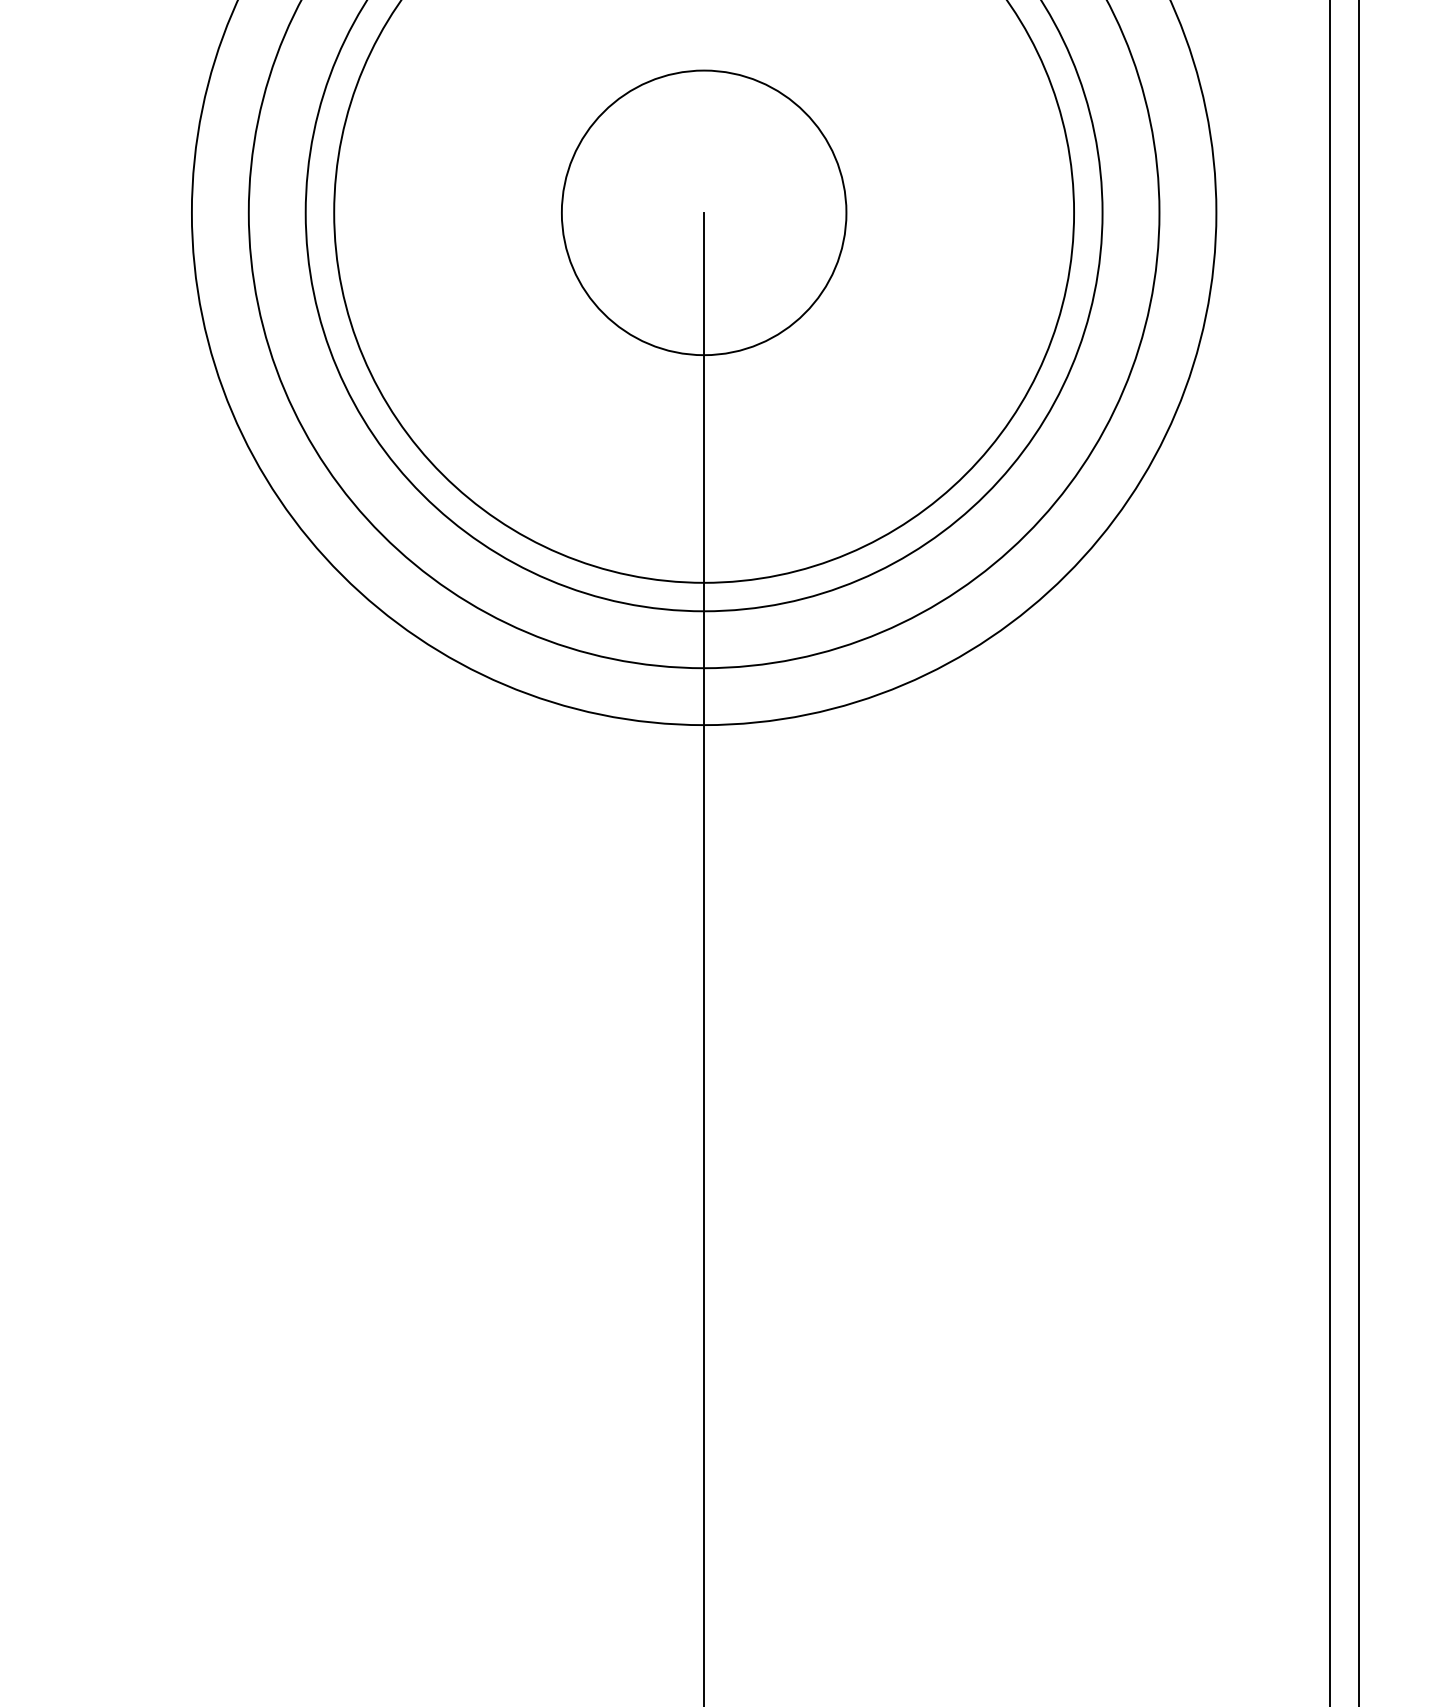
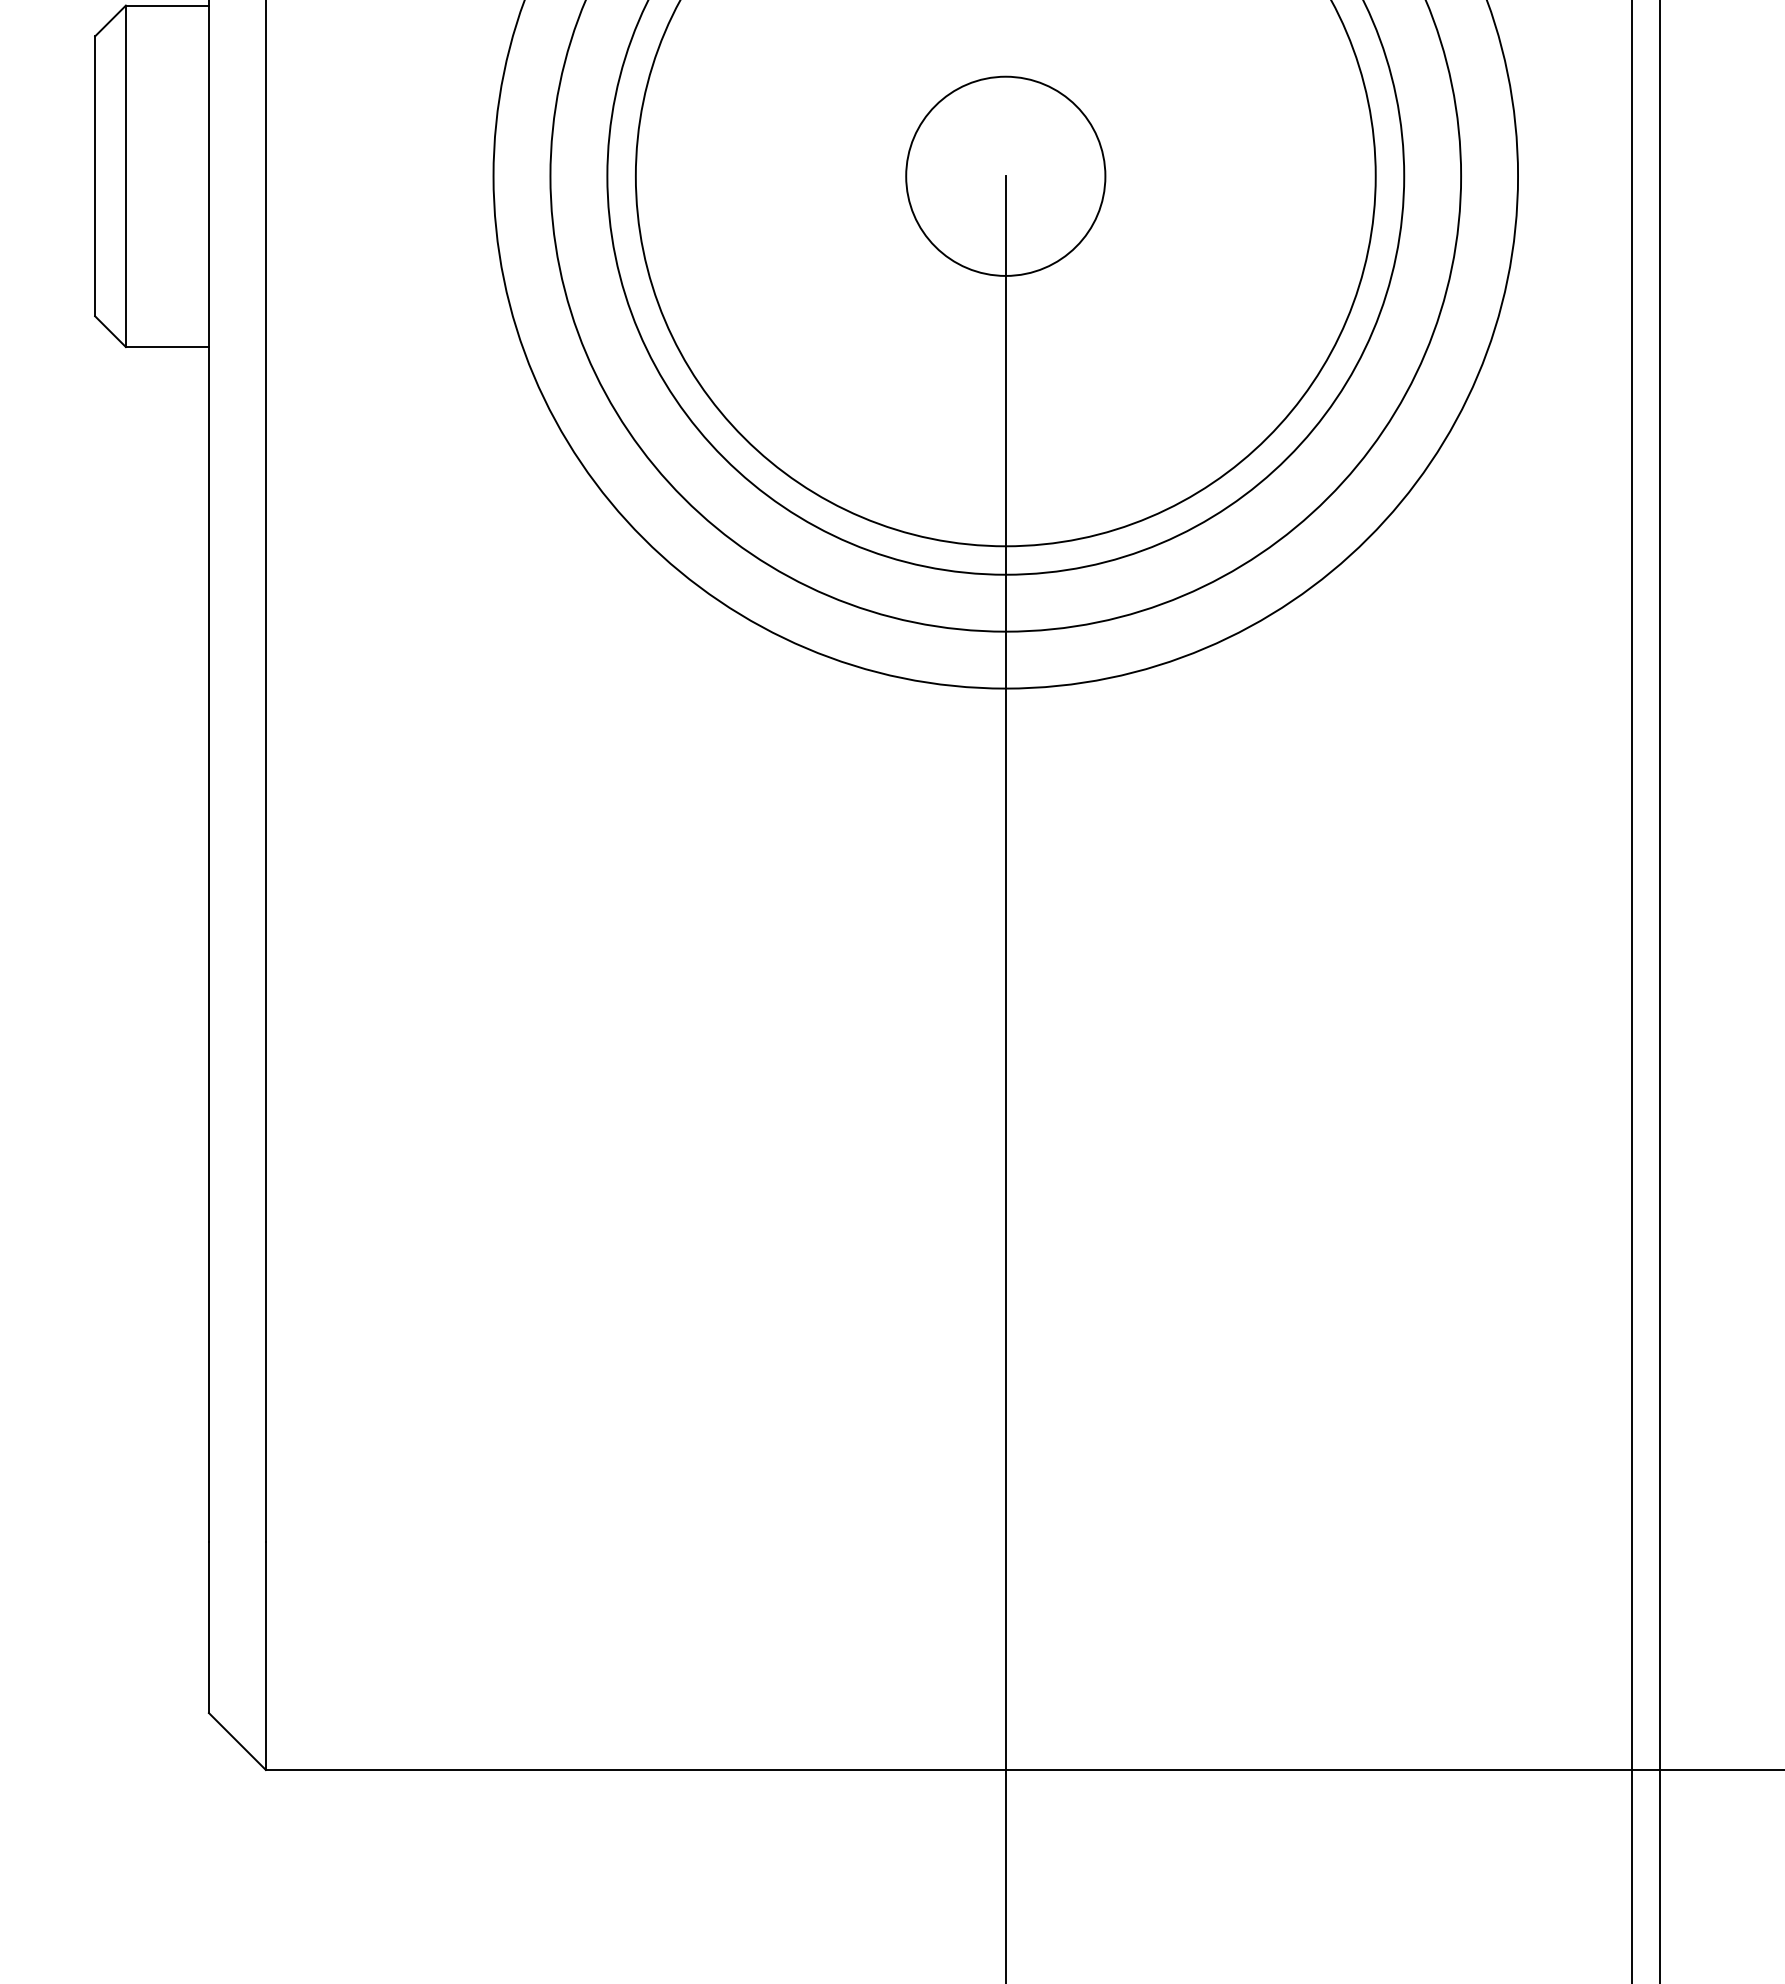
circle: (703, 213) -> (1005, 176), size x0.7

